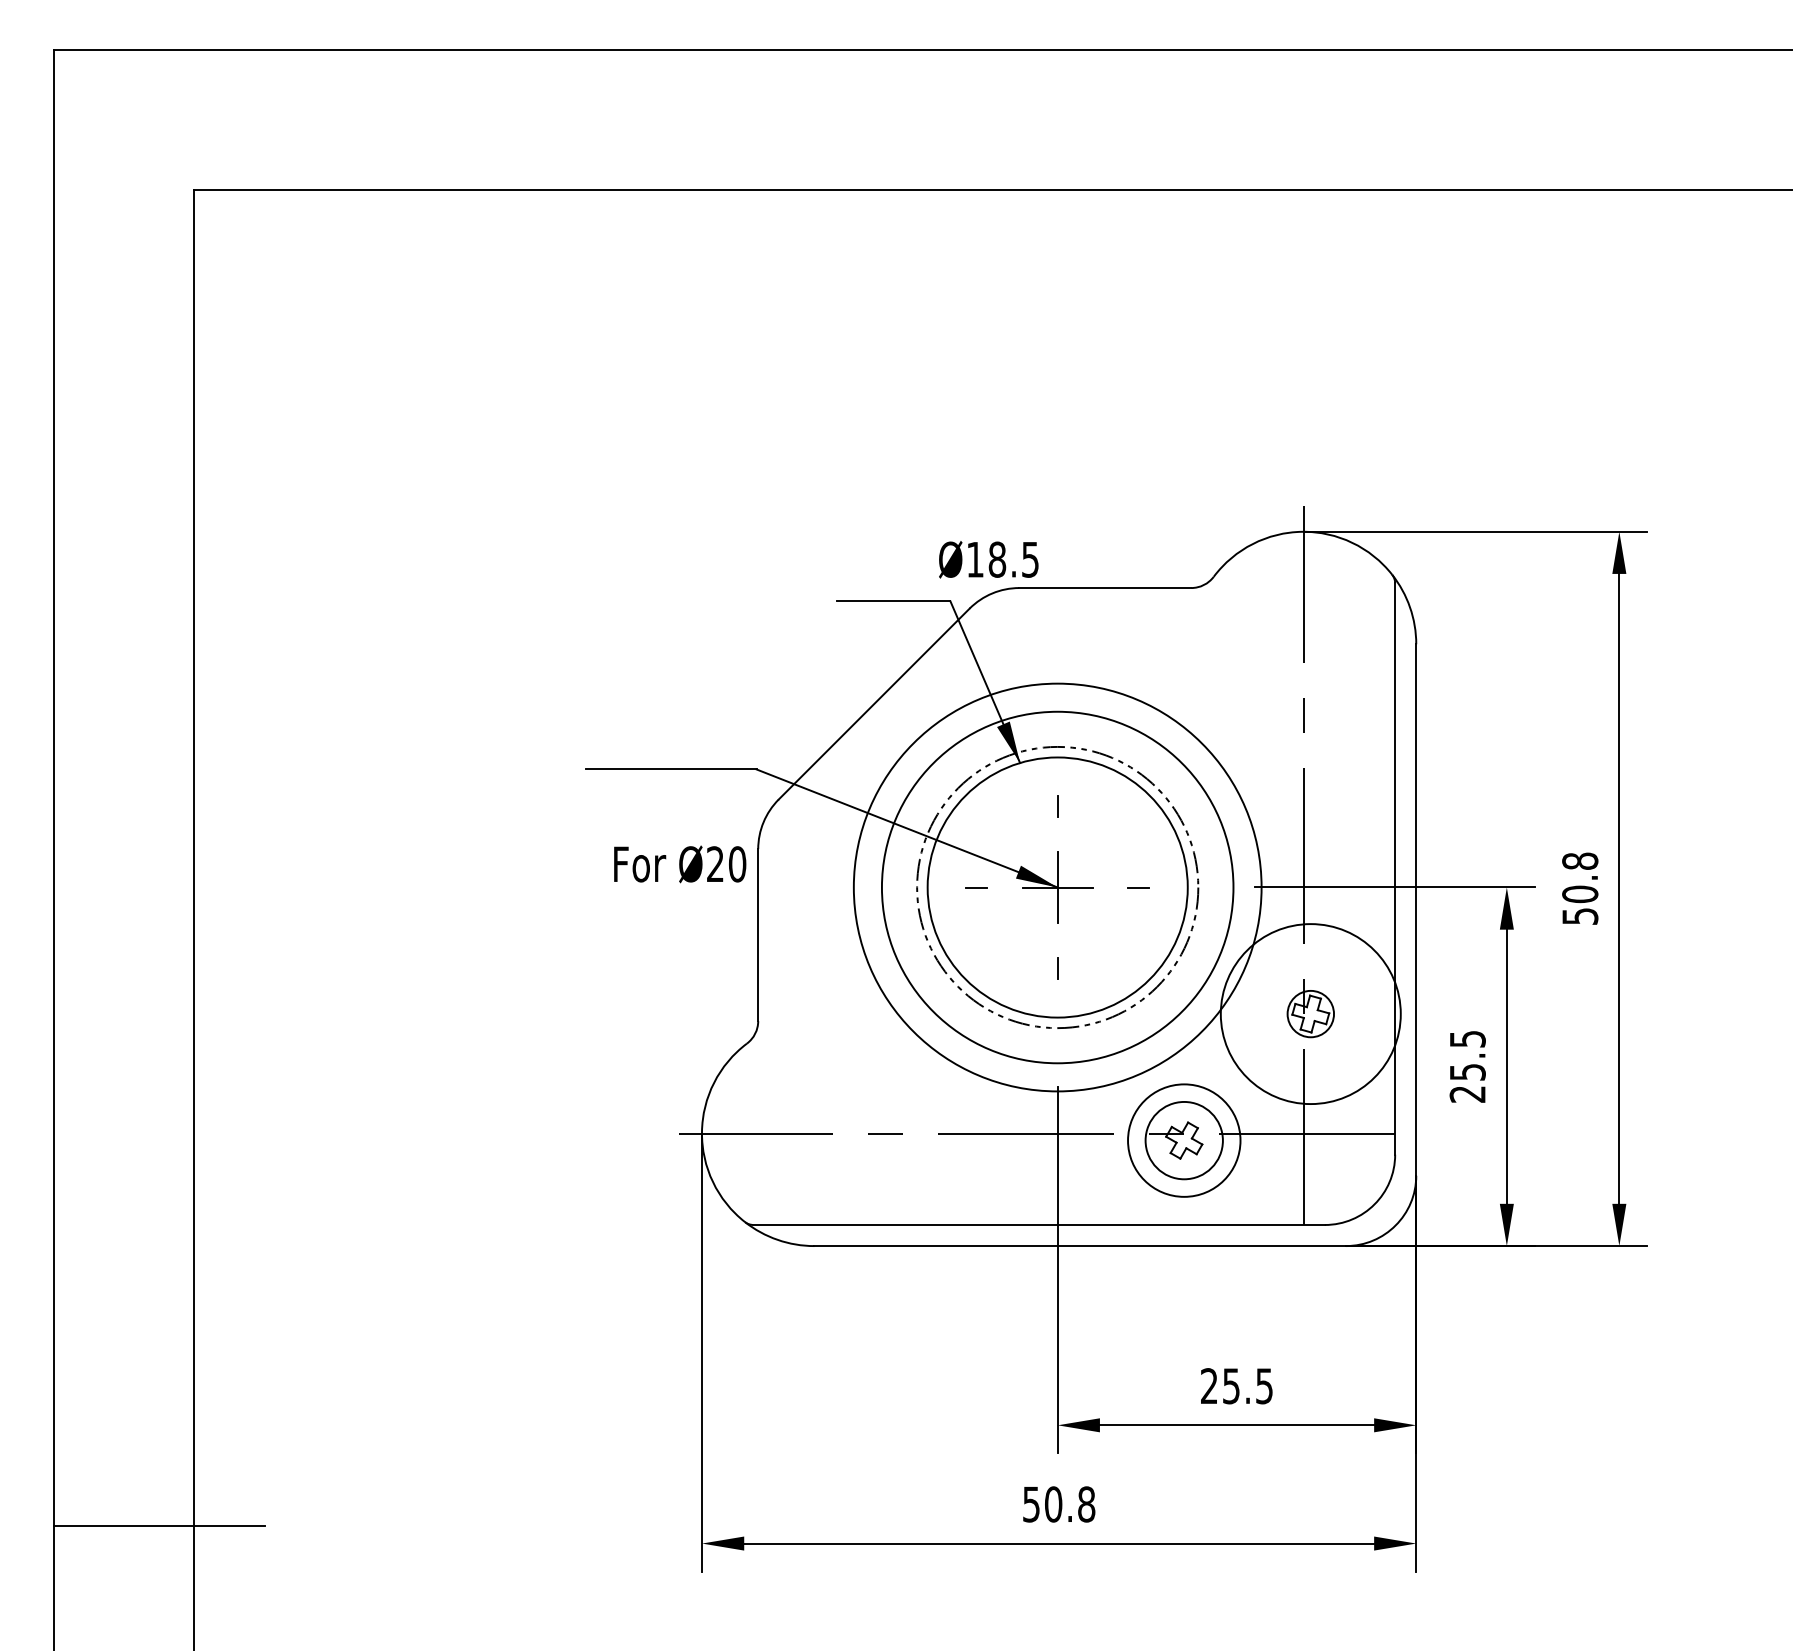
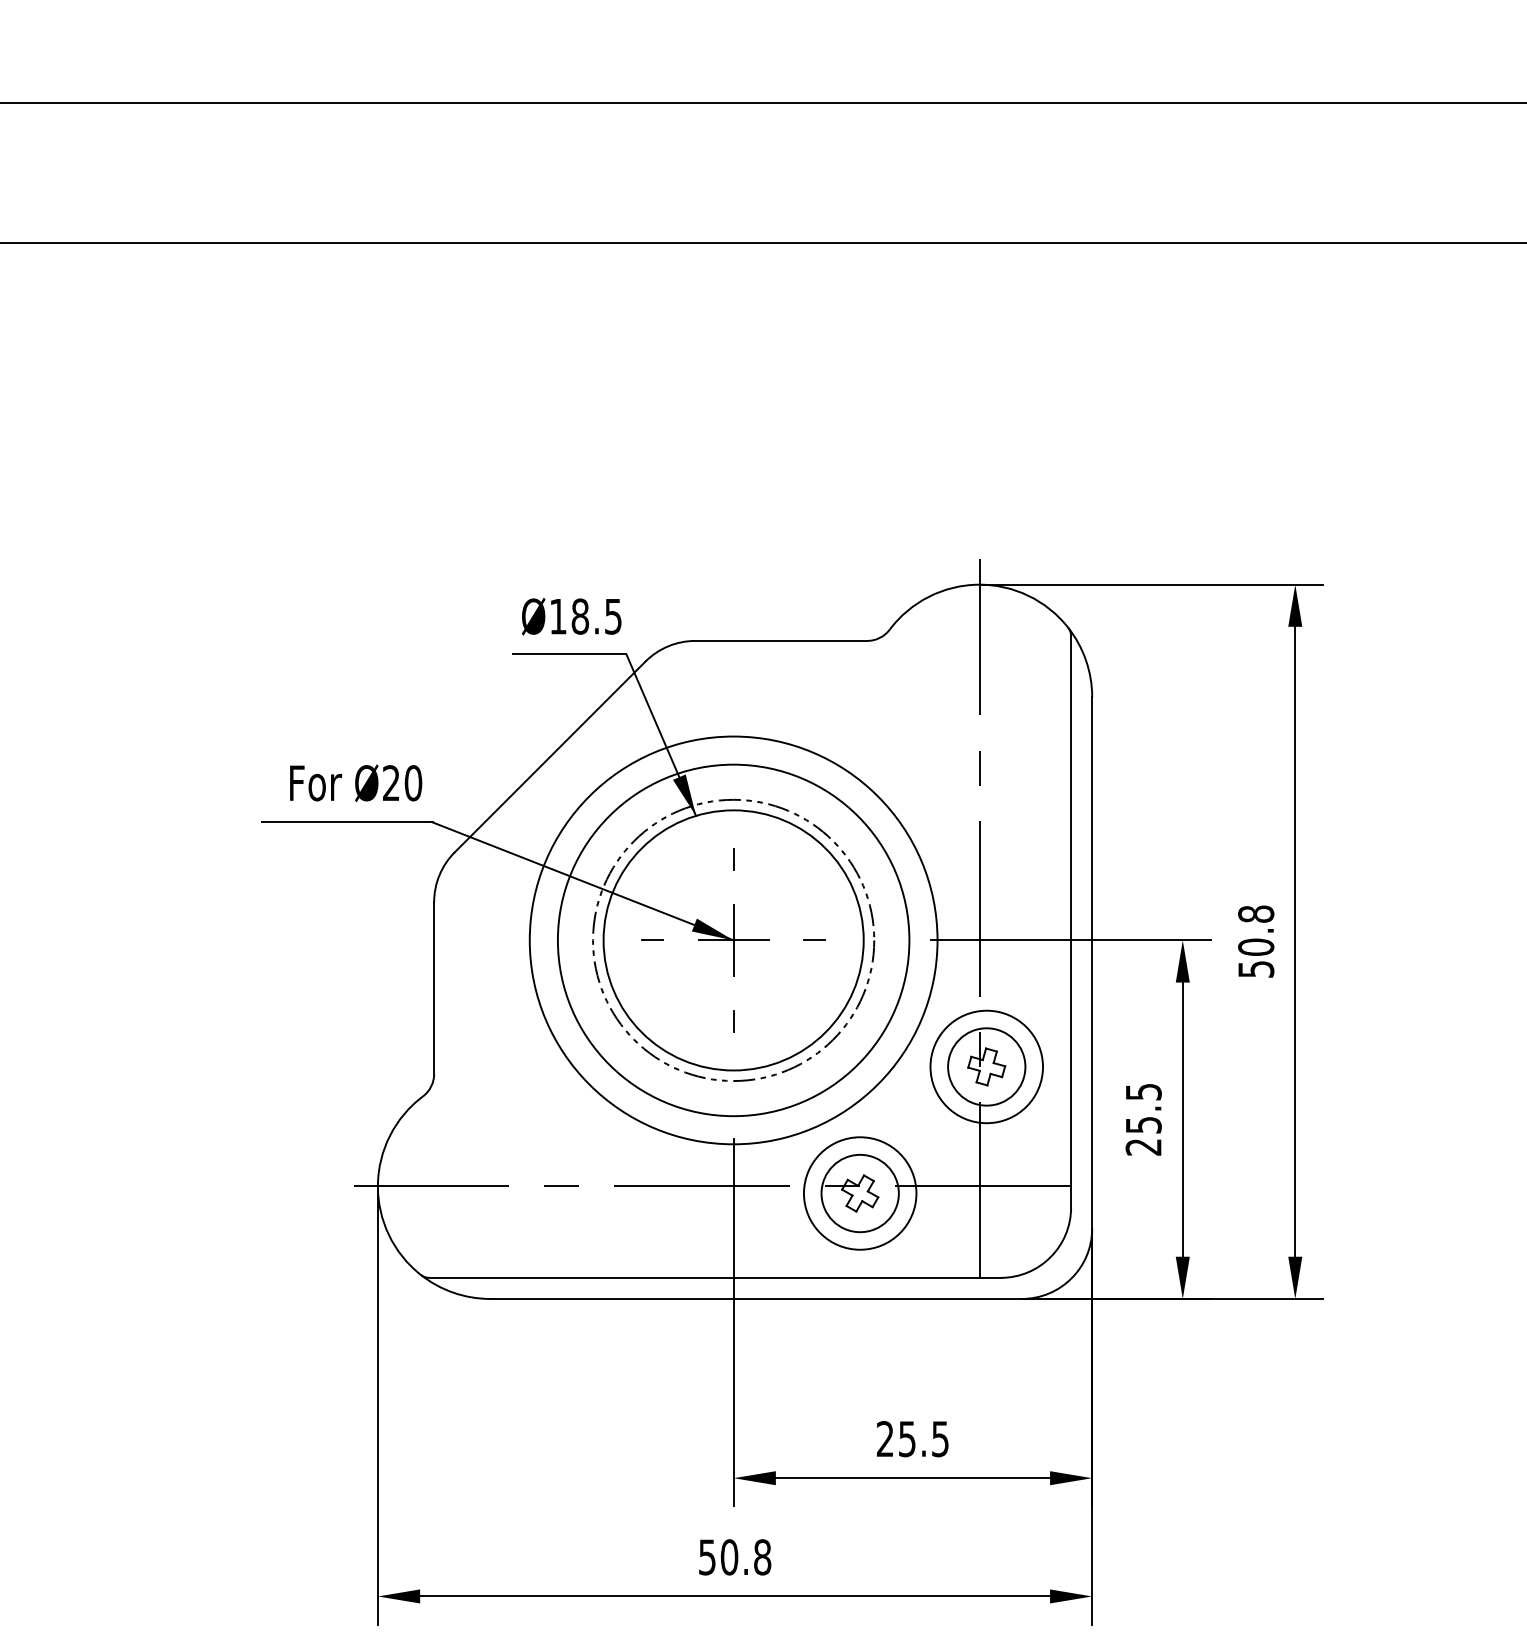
text: (988, 559) -> (571, 616), moved
text: (680, 864) -> (356, 783), moved
circle: (1310, 1013) -> (986, 1066), size x0.62
circle: (1310, 1013) -> (986, 1066), size x1.67

